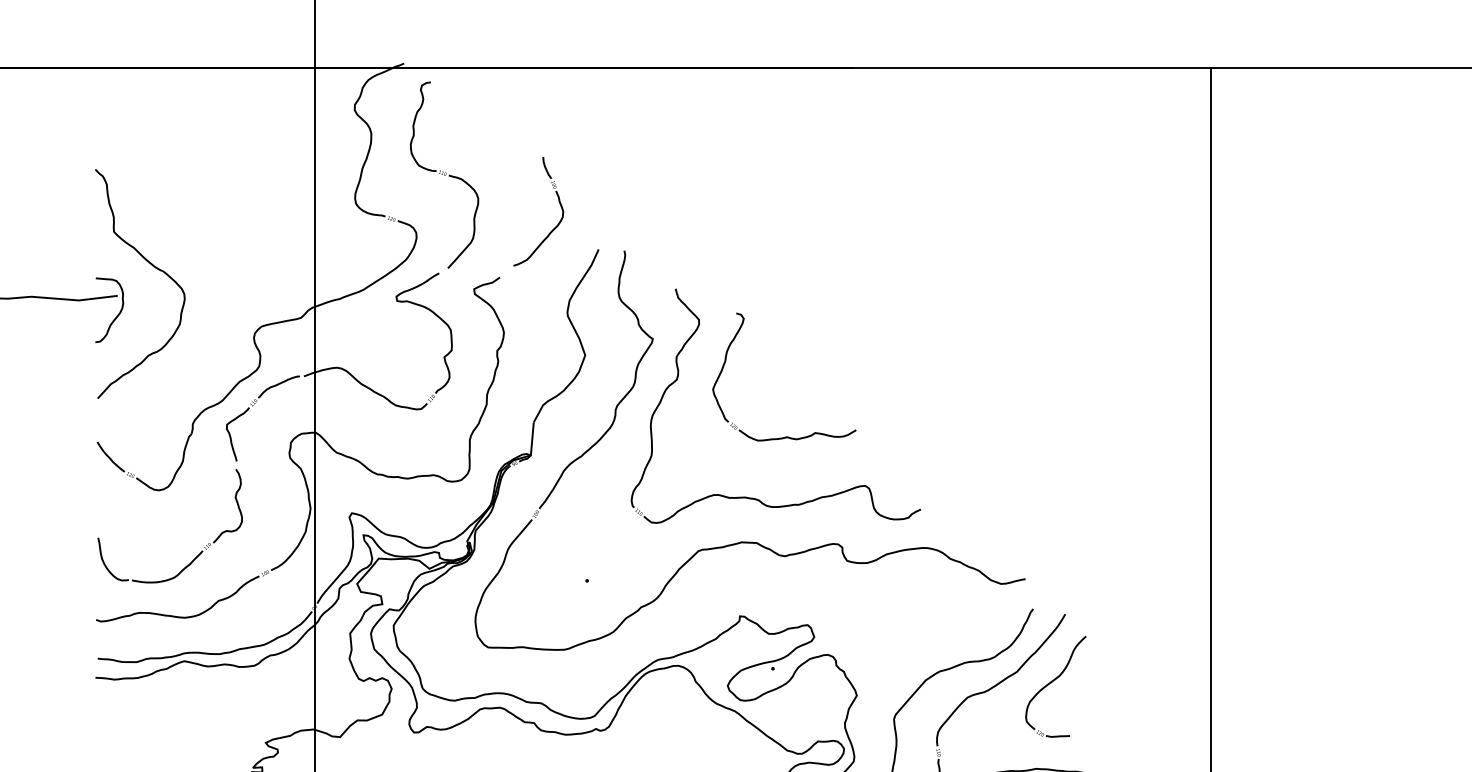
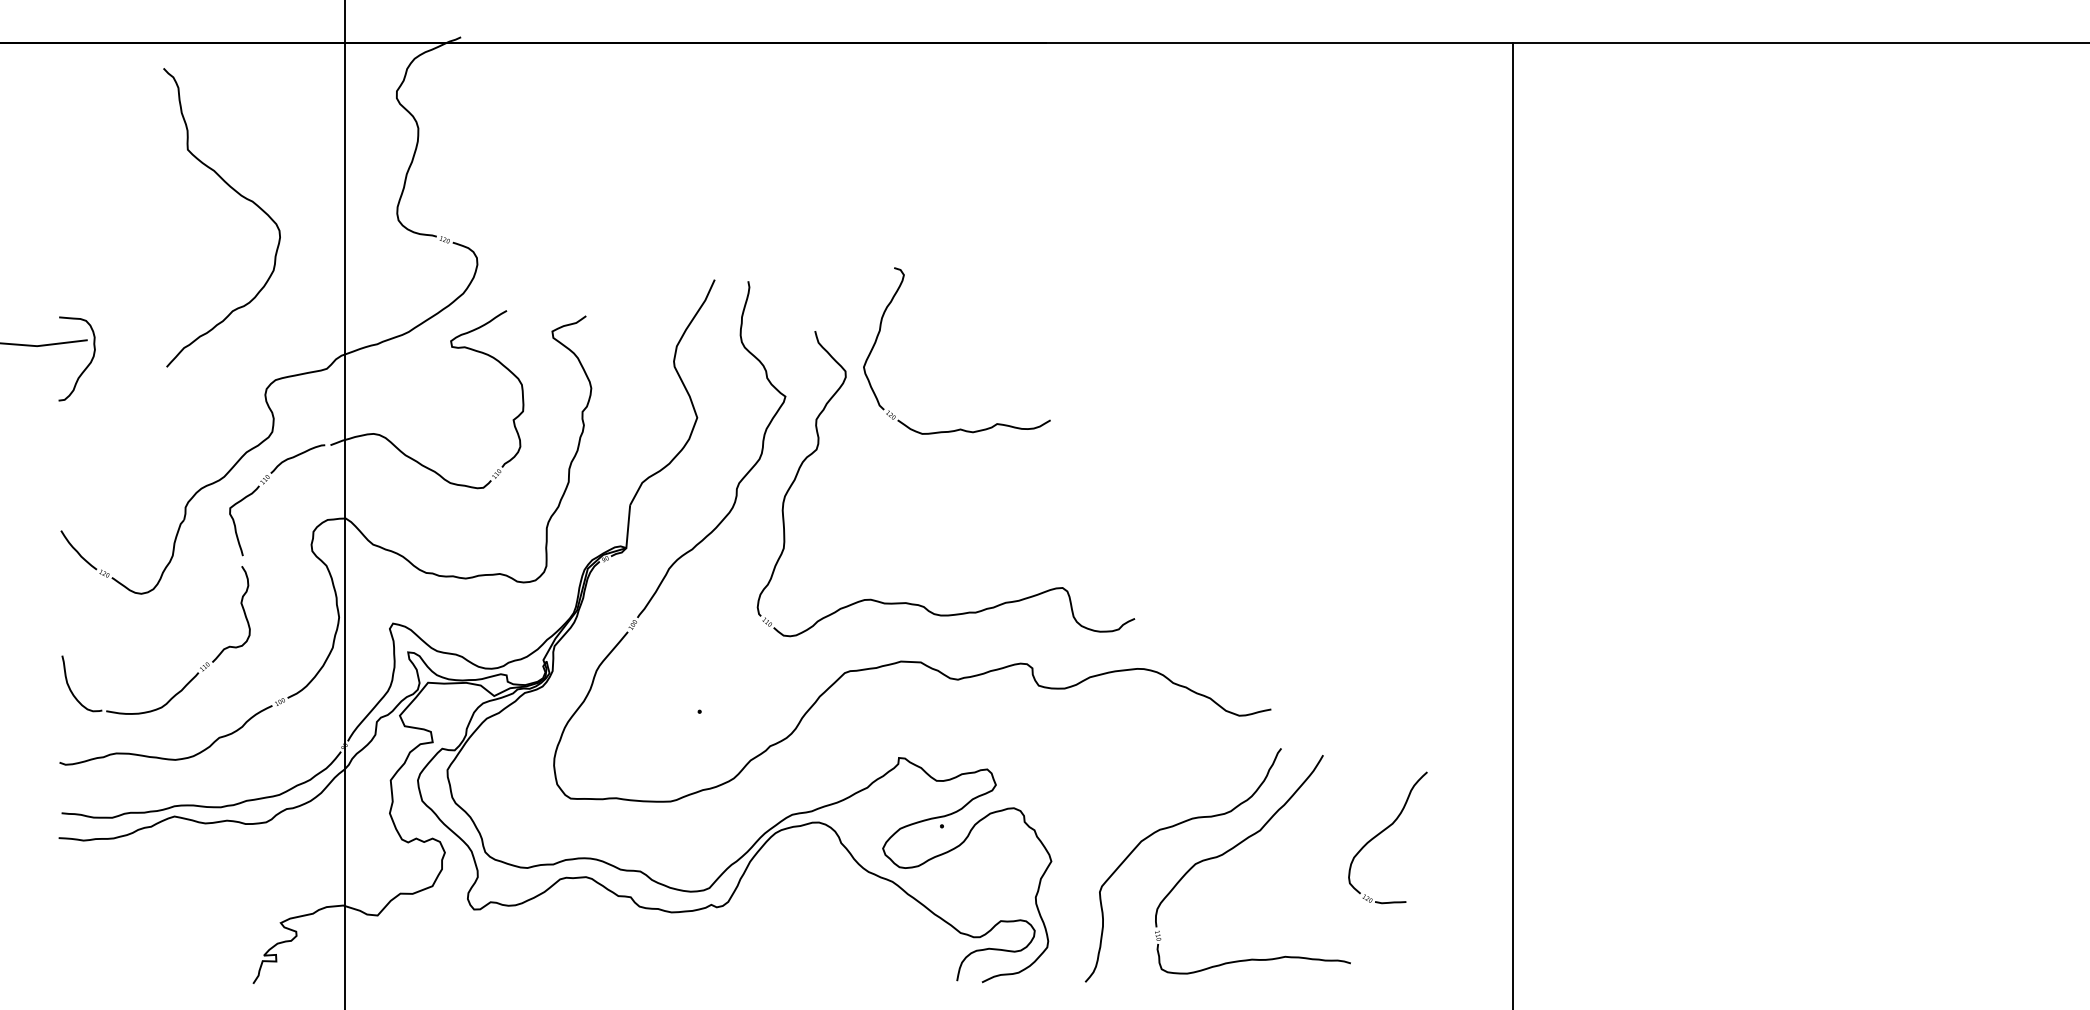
part: (444, 174) -> (513, 182), removed
part: (559, 203) -> (663, 219), removed
curve: (154, 267) -> (240, 196), moved
part: (786, 436) -> (959, 428), moved
part: (1053, 681) -> (1384, 831), moved

